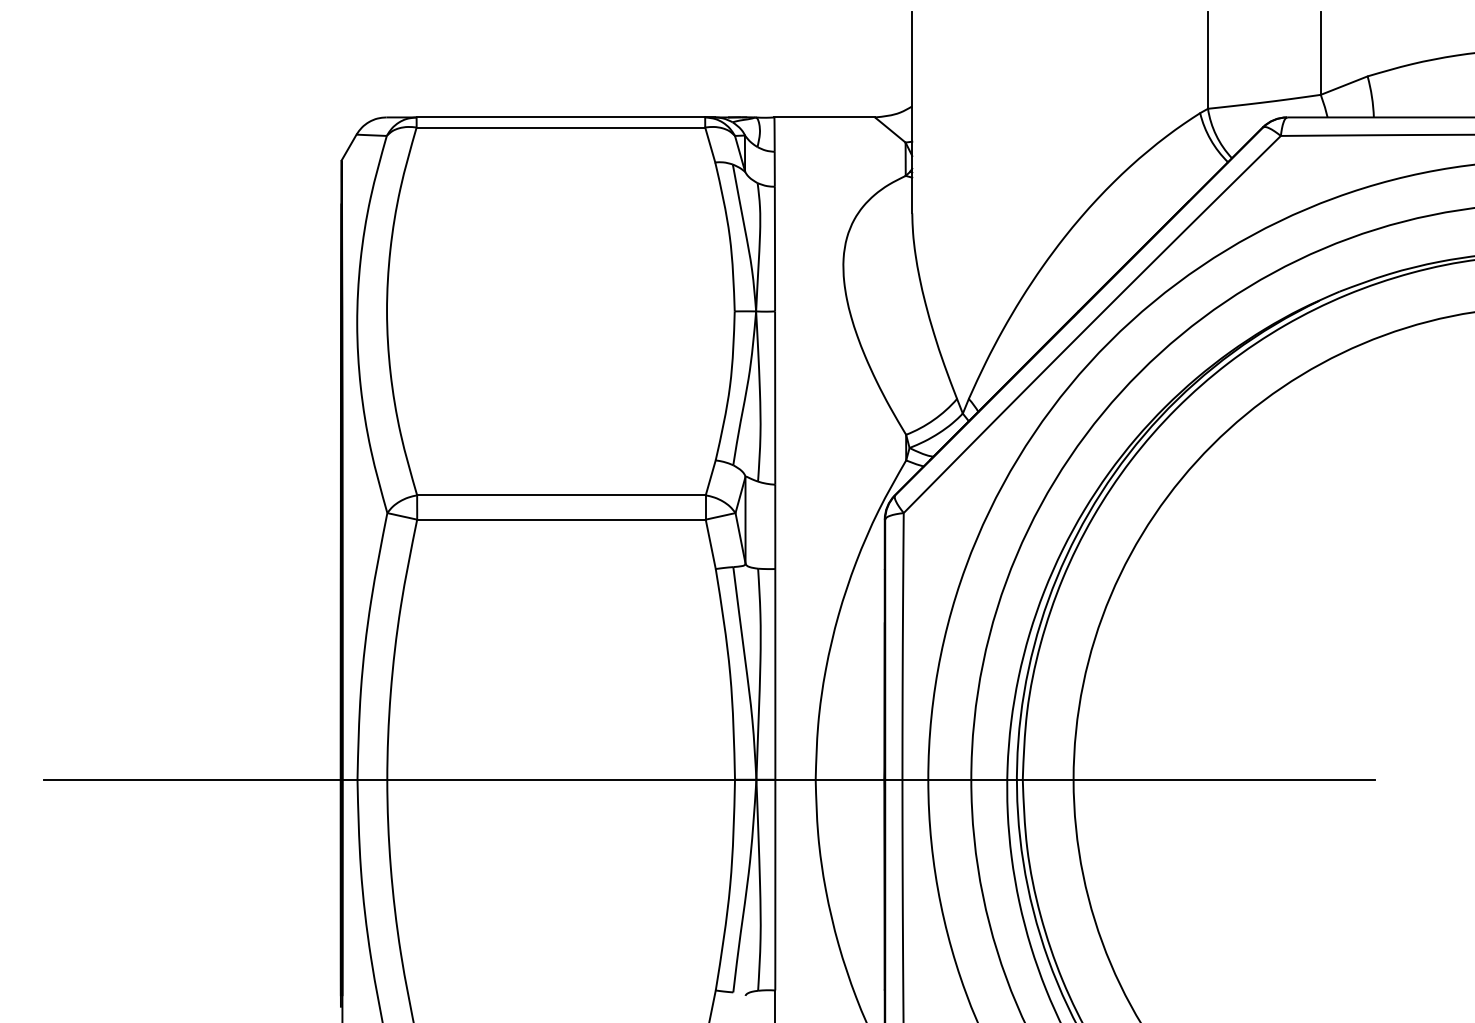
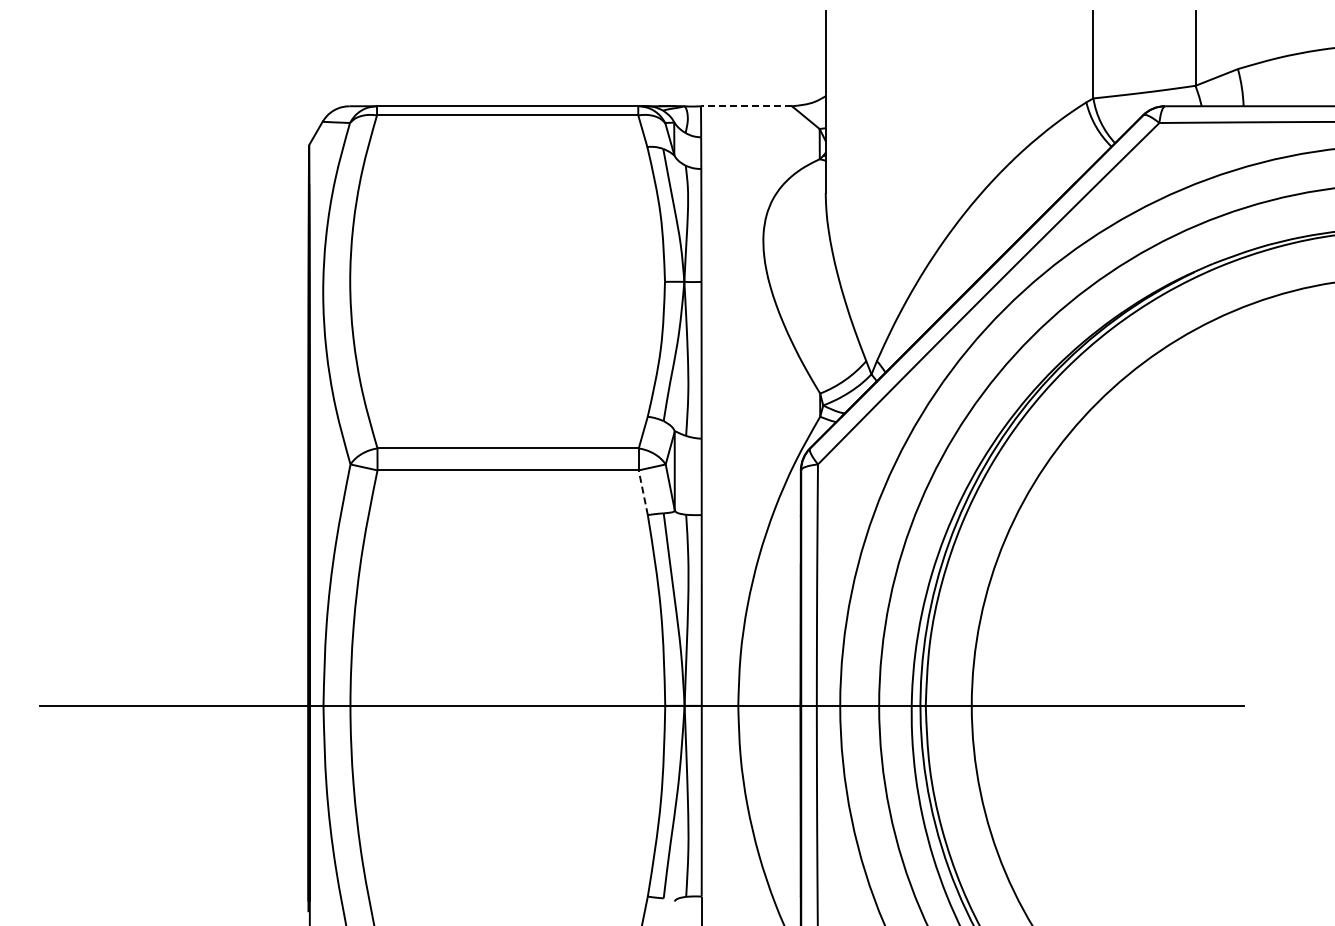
line: (824, 117) -> (746, 106), solid -> dashed
line: (710, 544) -> (643, 492), solid -> dashed

